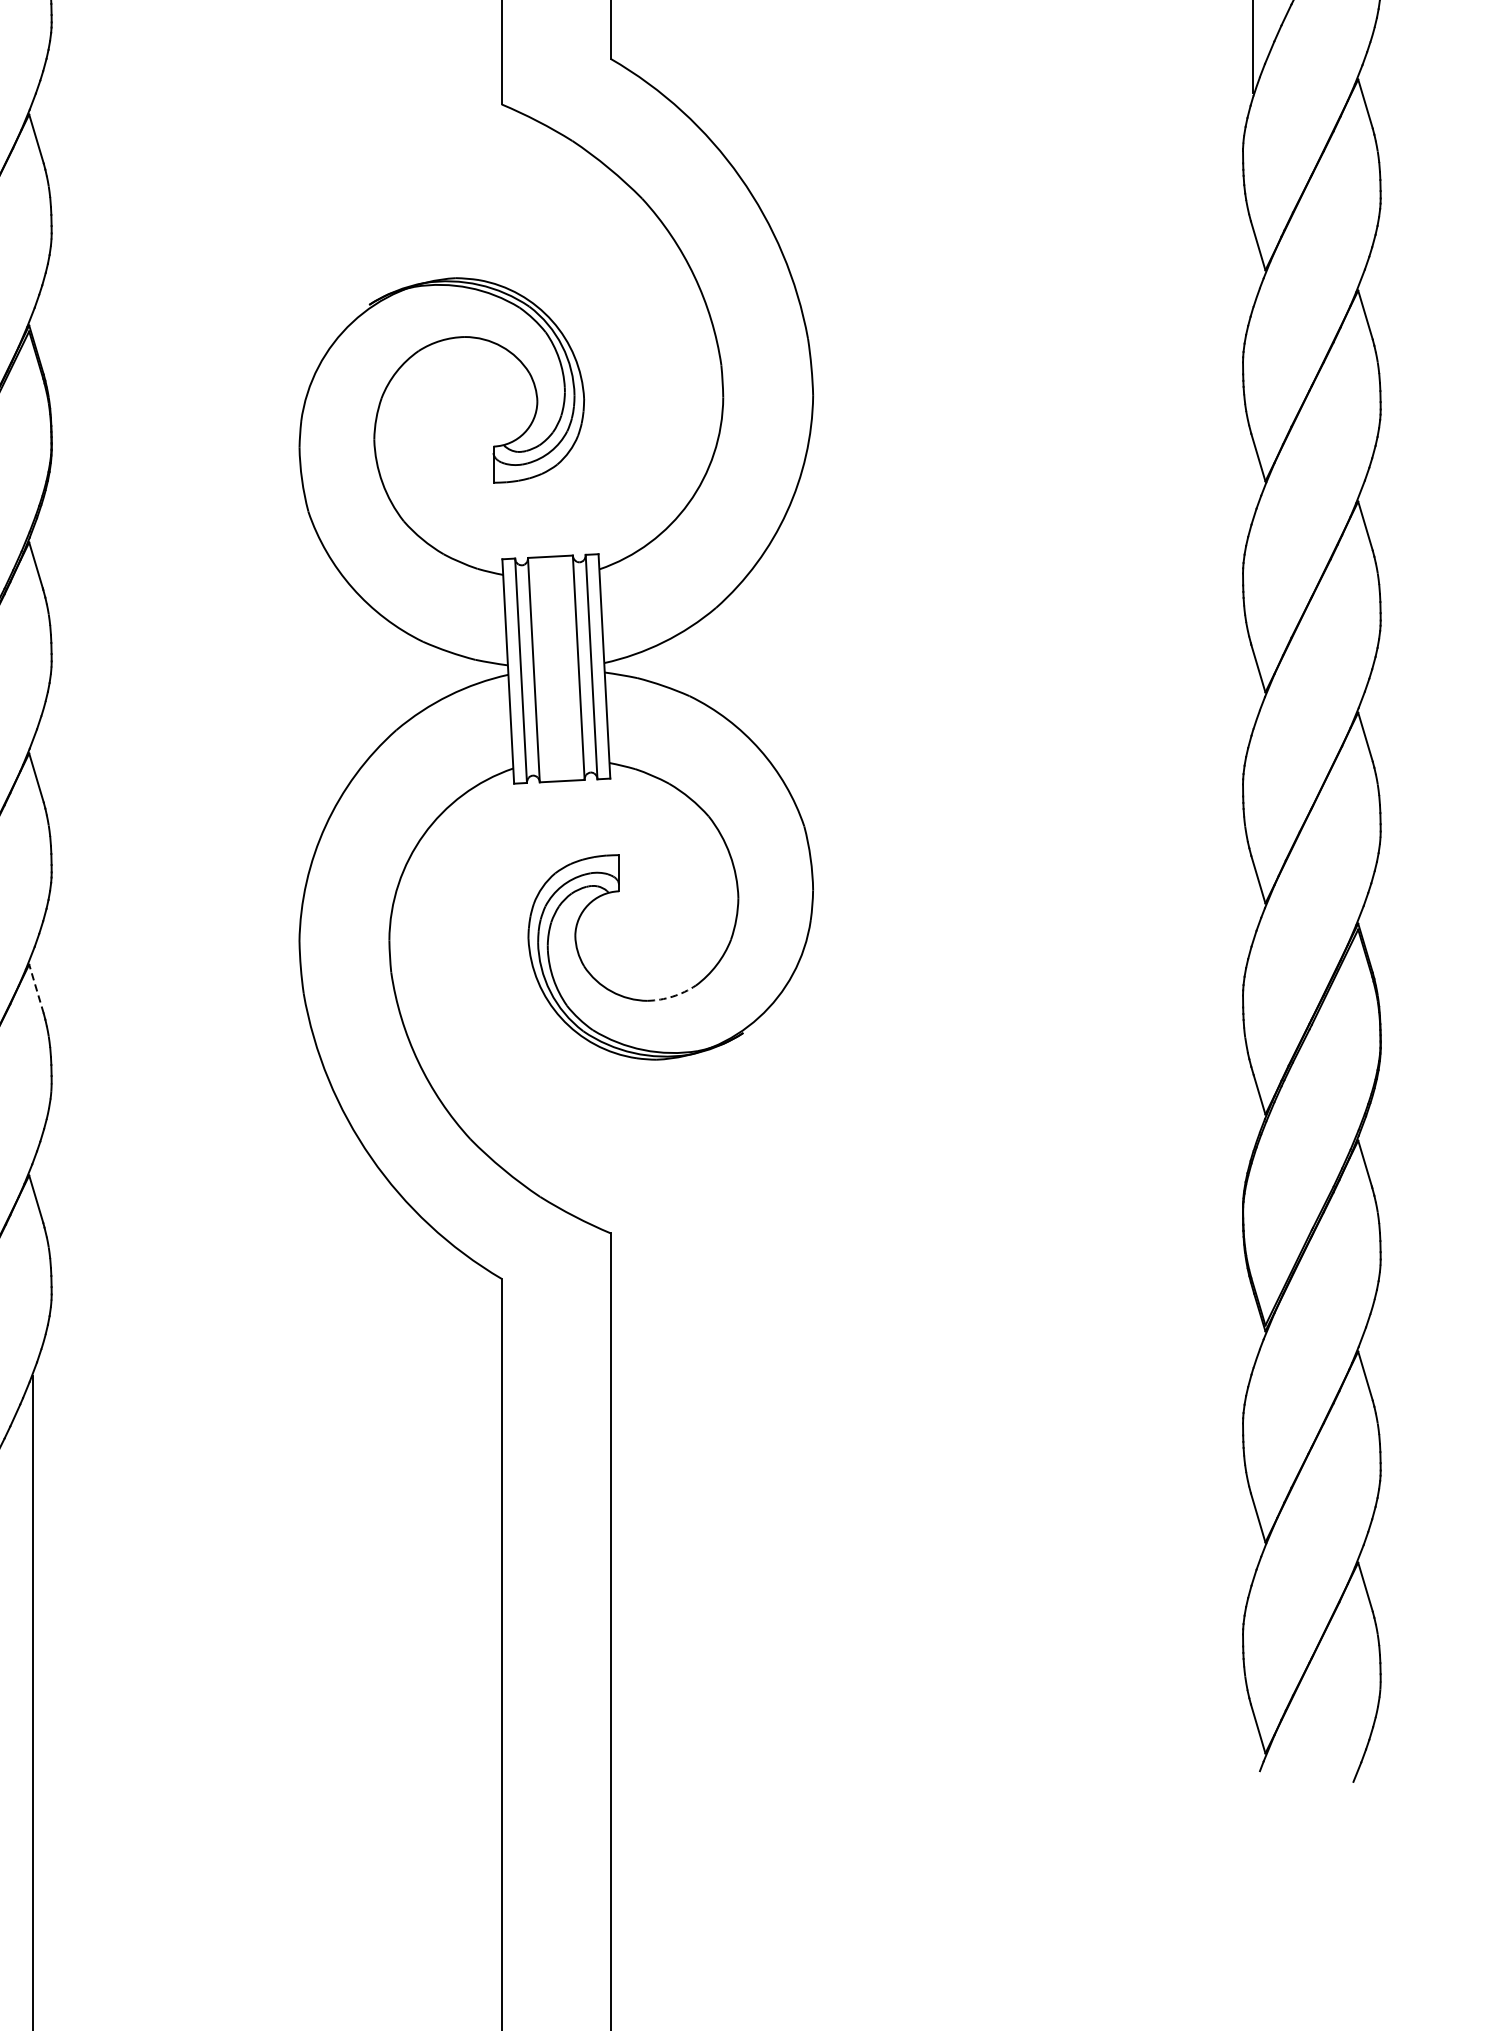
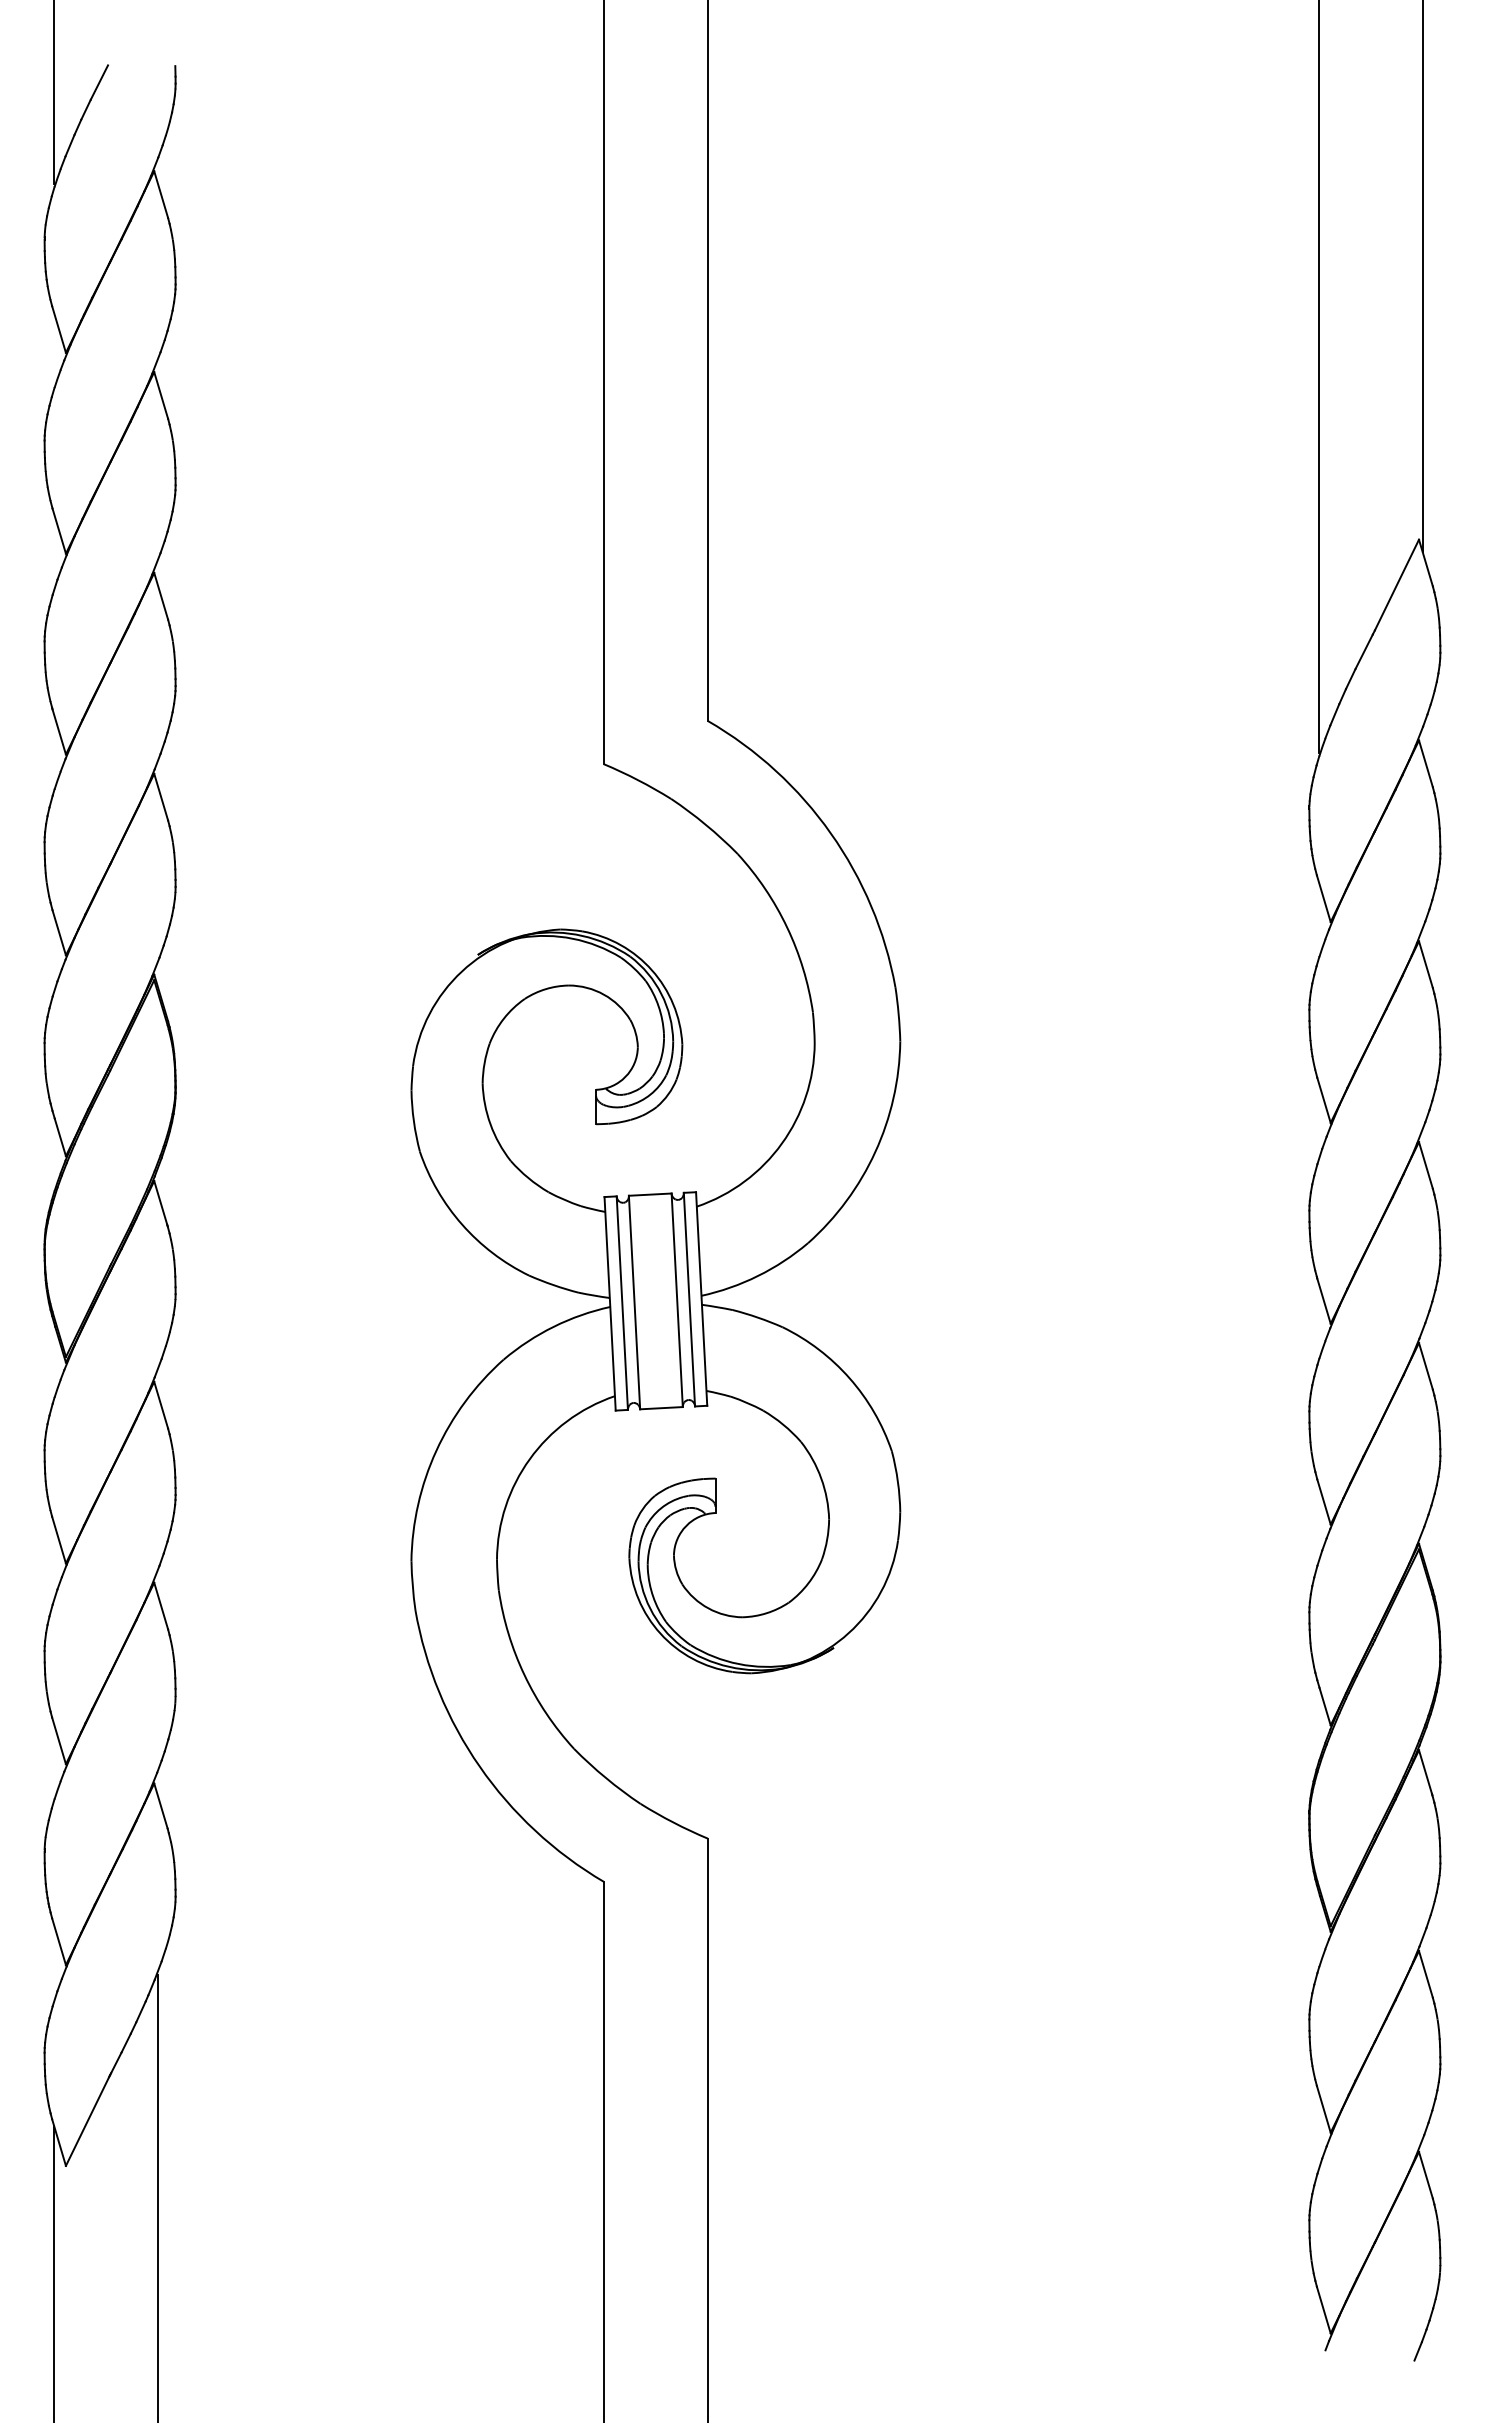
line: (36, 988) -> (161, 1605), dashed -> solid
arc: (672, 996) -> (766, 1613), dashed -> solid

